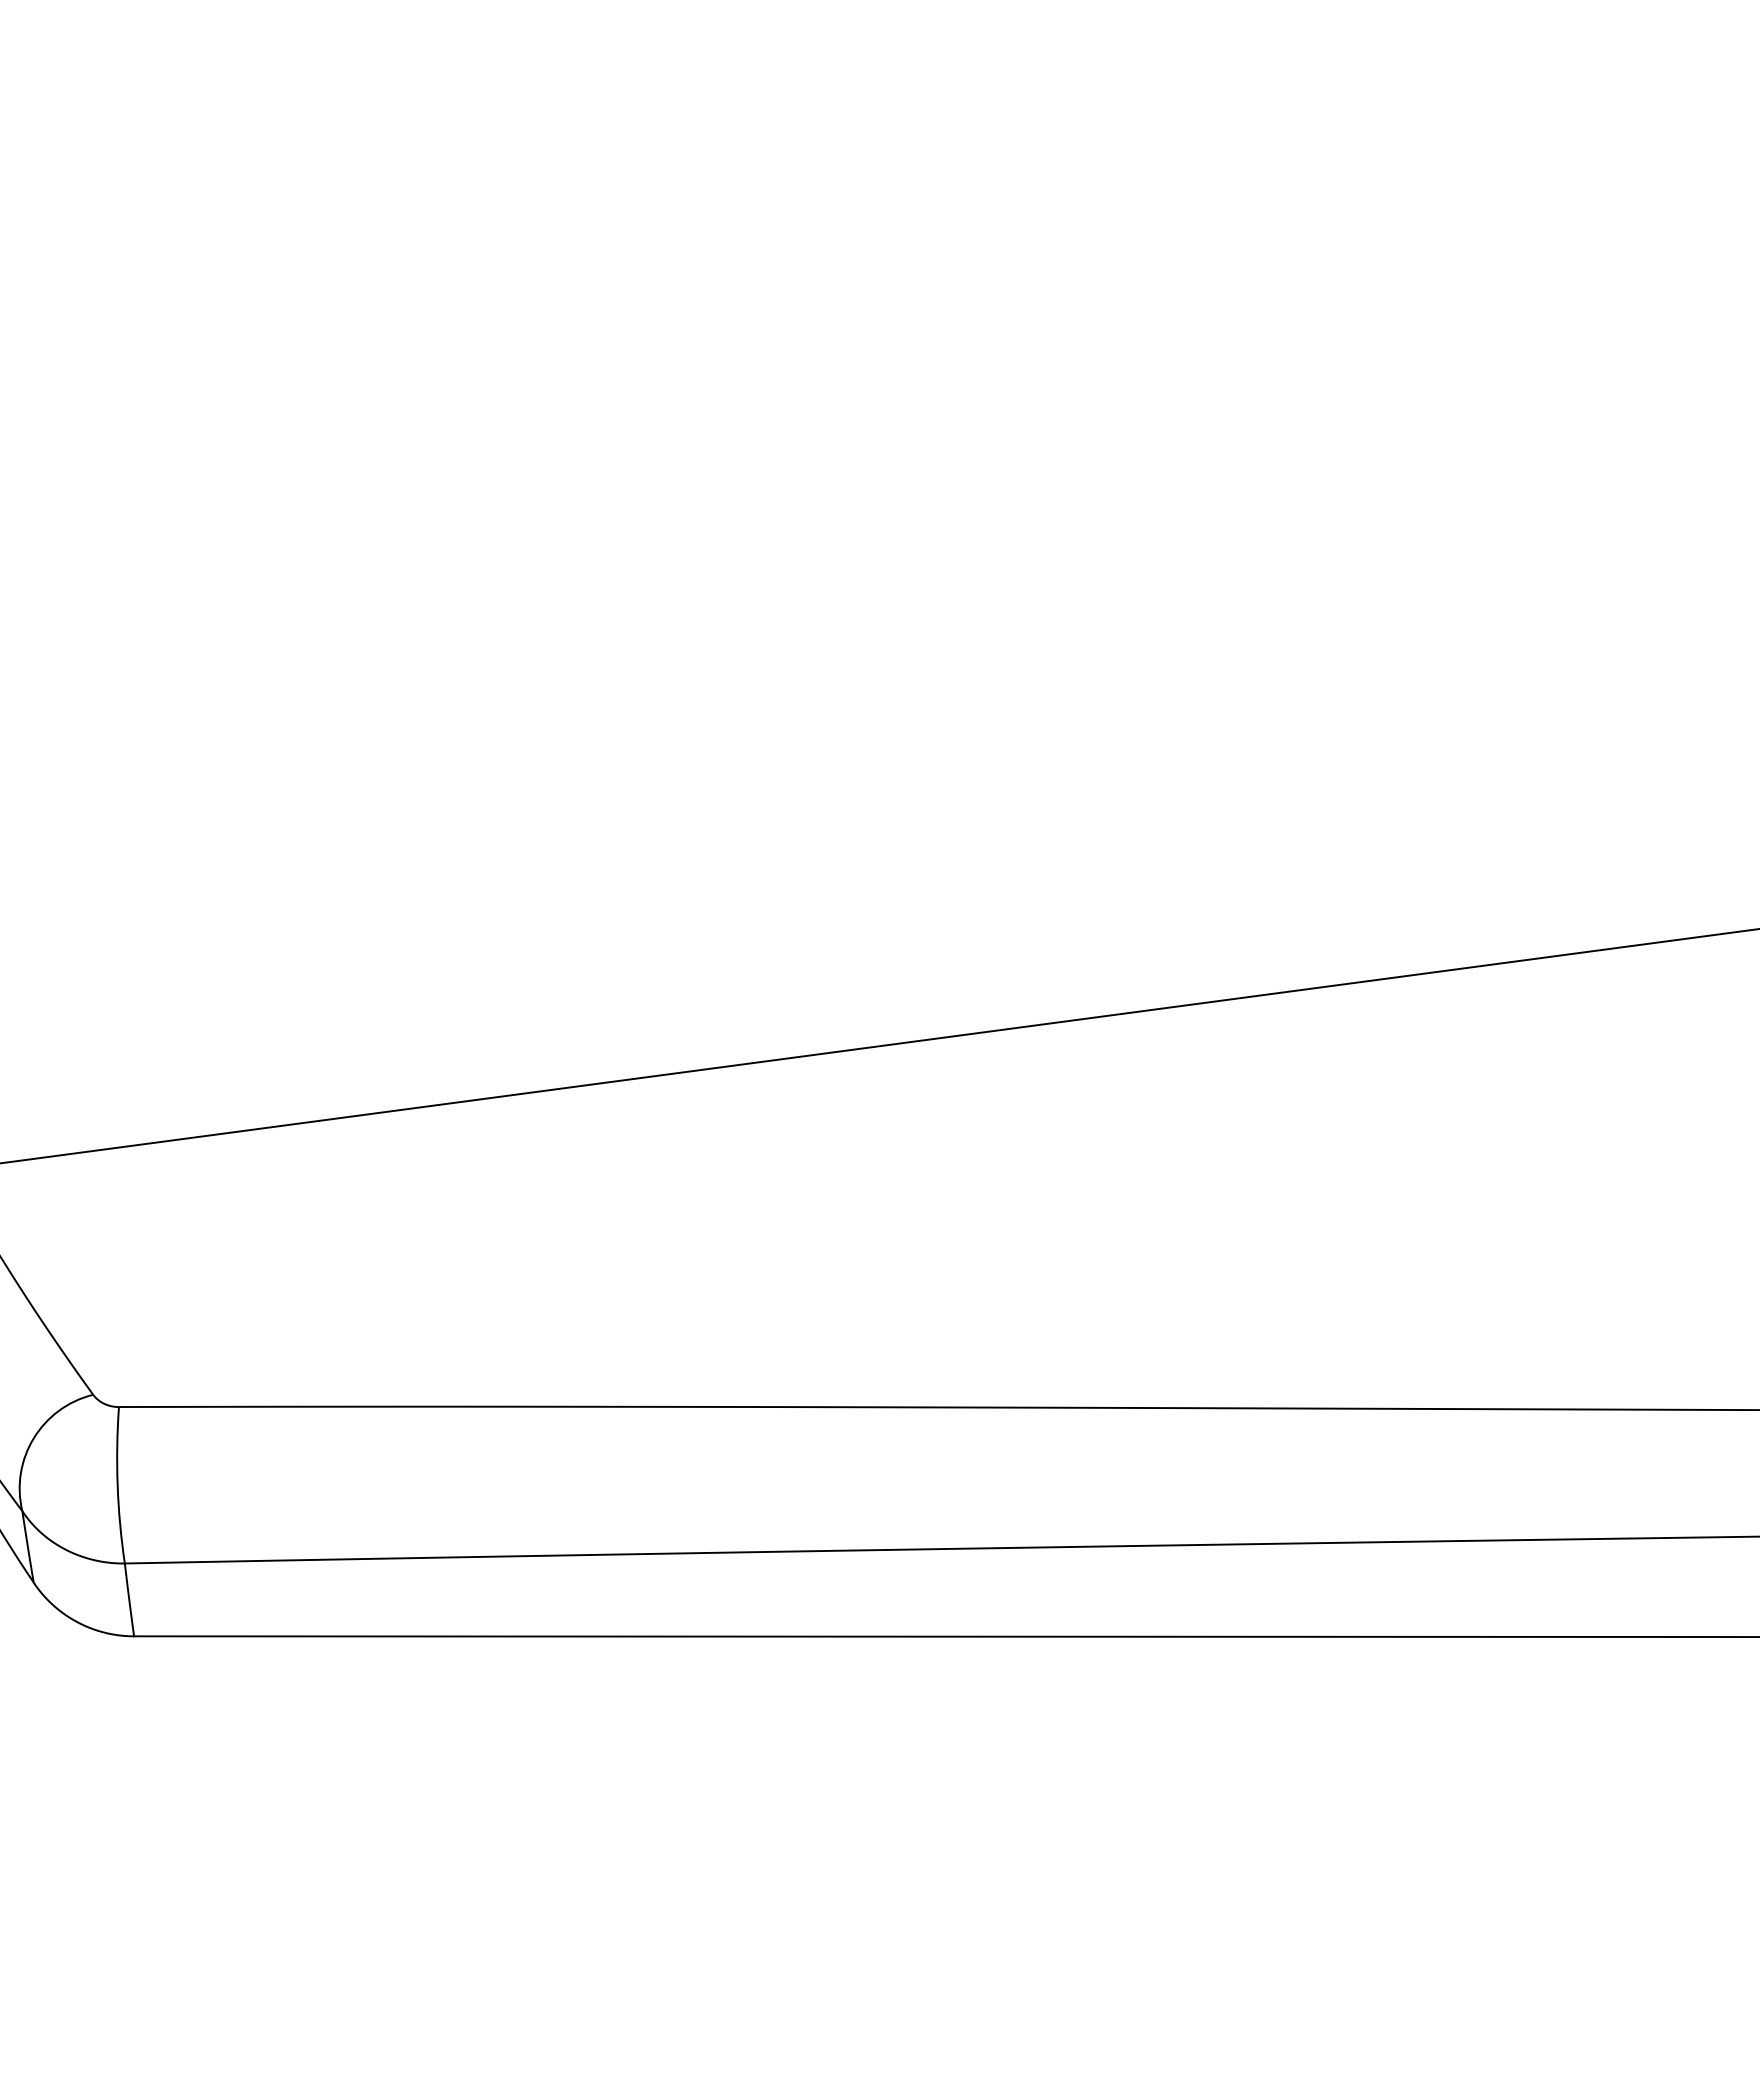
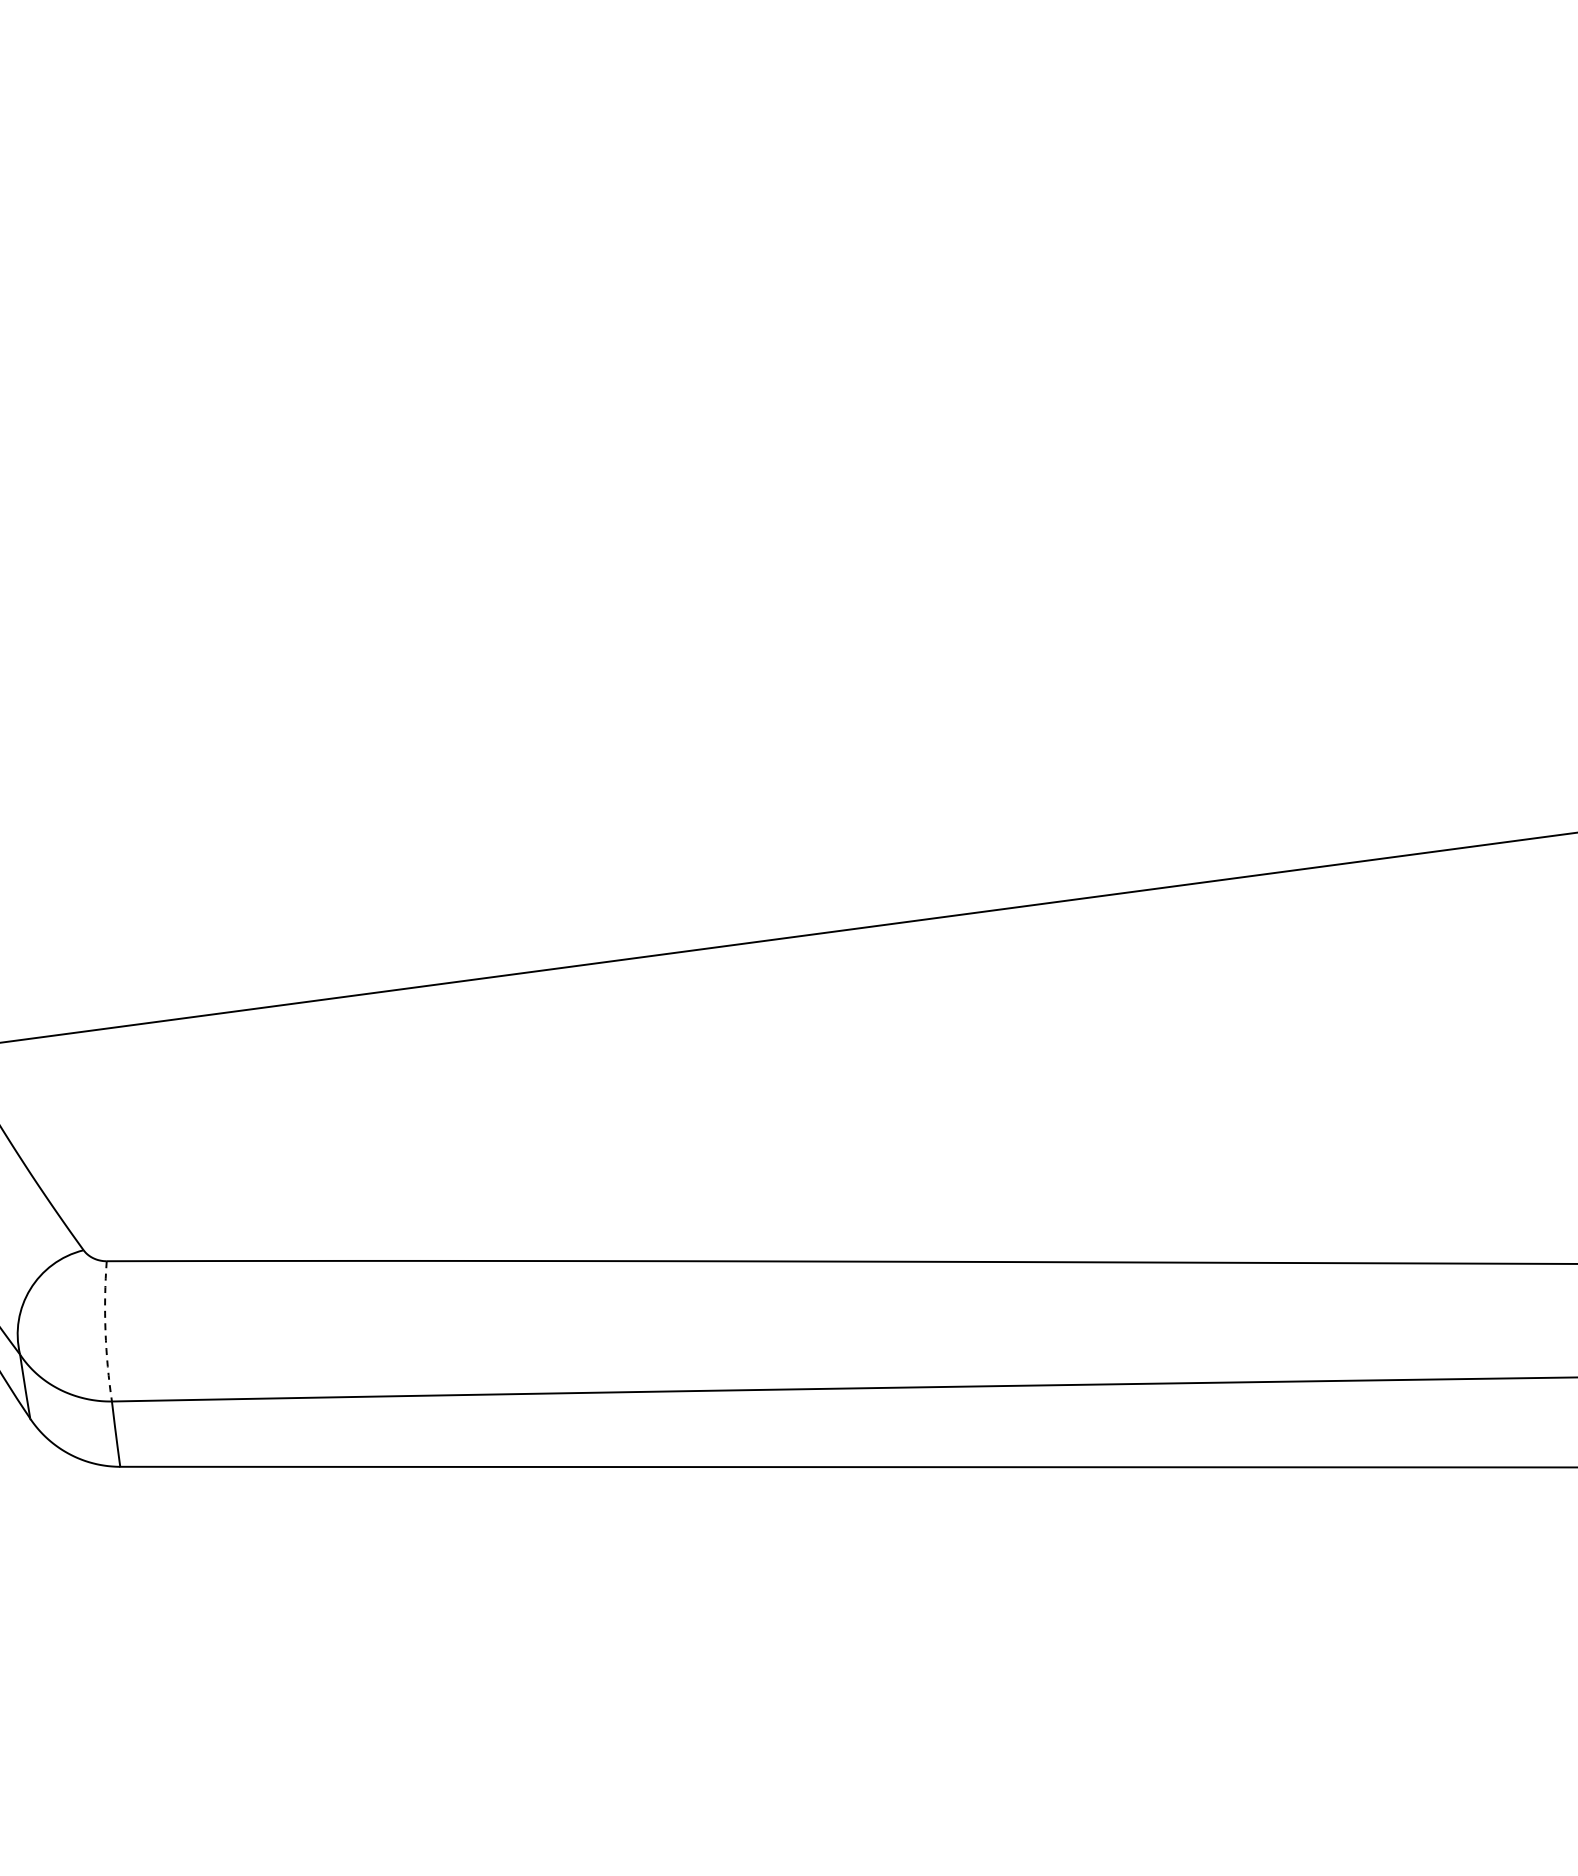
arc: (117, 1485) -> (105, 1331), solid -> dashed

